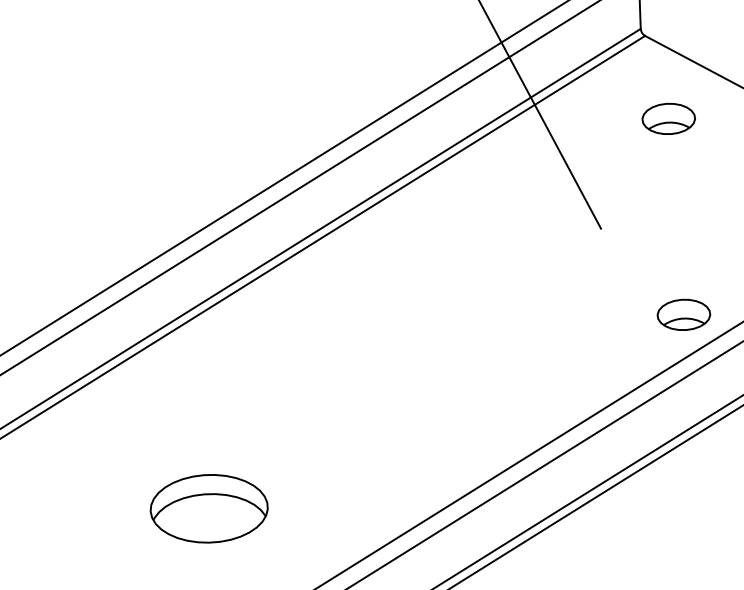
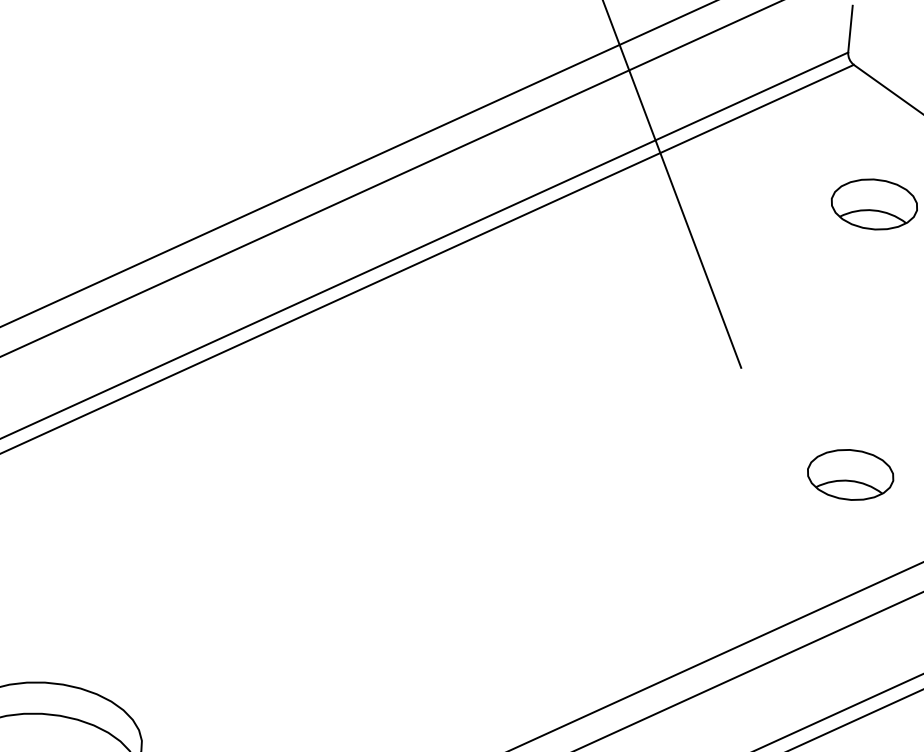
part: (683, 314) -> (850, 474), moved

